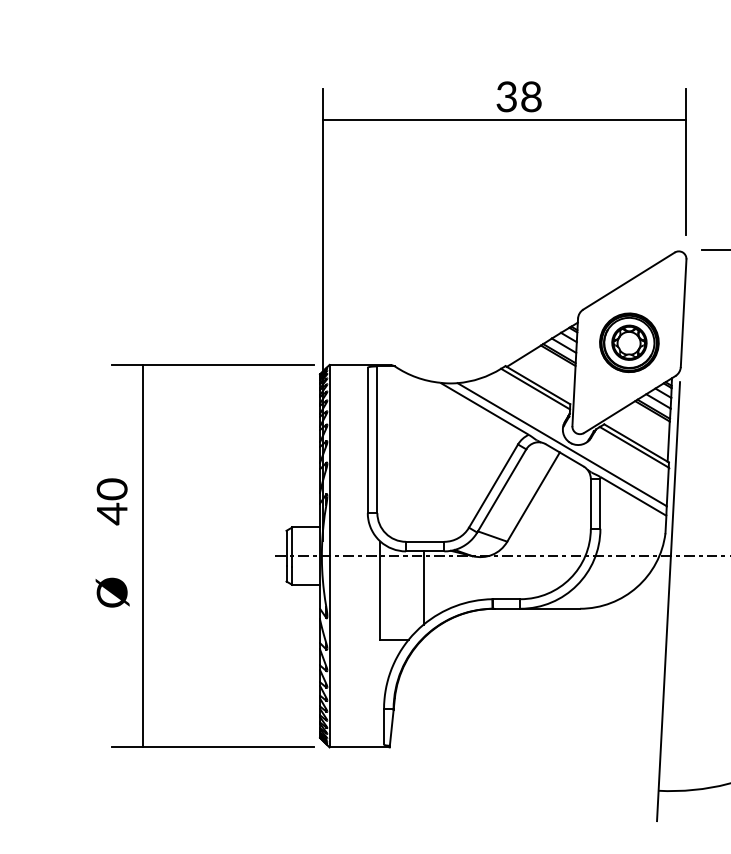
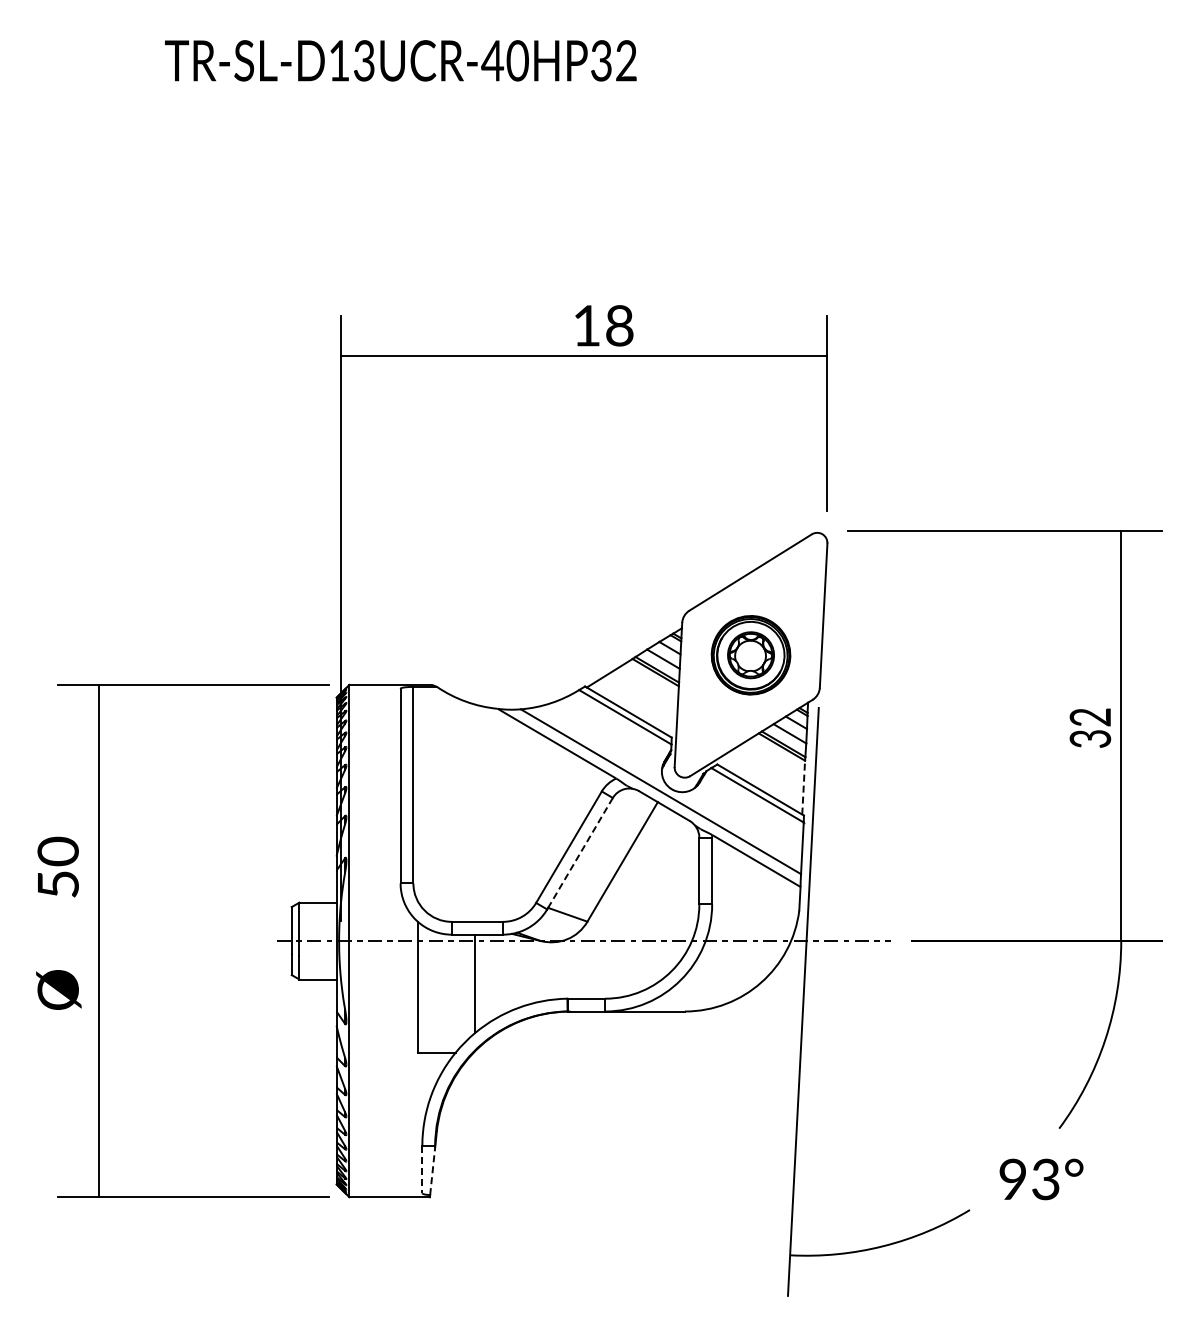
text: (506, 96) -> (586, 325), 38 -> 18
line: (668, 441) -> (803, 787), solid -> dashed
line: (502, 490) -> (580, 852), solid -> dashed
text: (112, 513) -> (58, 884), 40 -> 50
line: (384, 726) -> (422, 1169), solid -> dashed
line: (391, 727) -> (432, 1170), solid -> dashed

